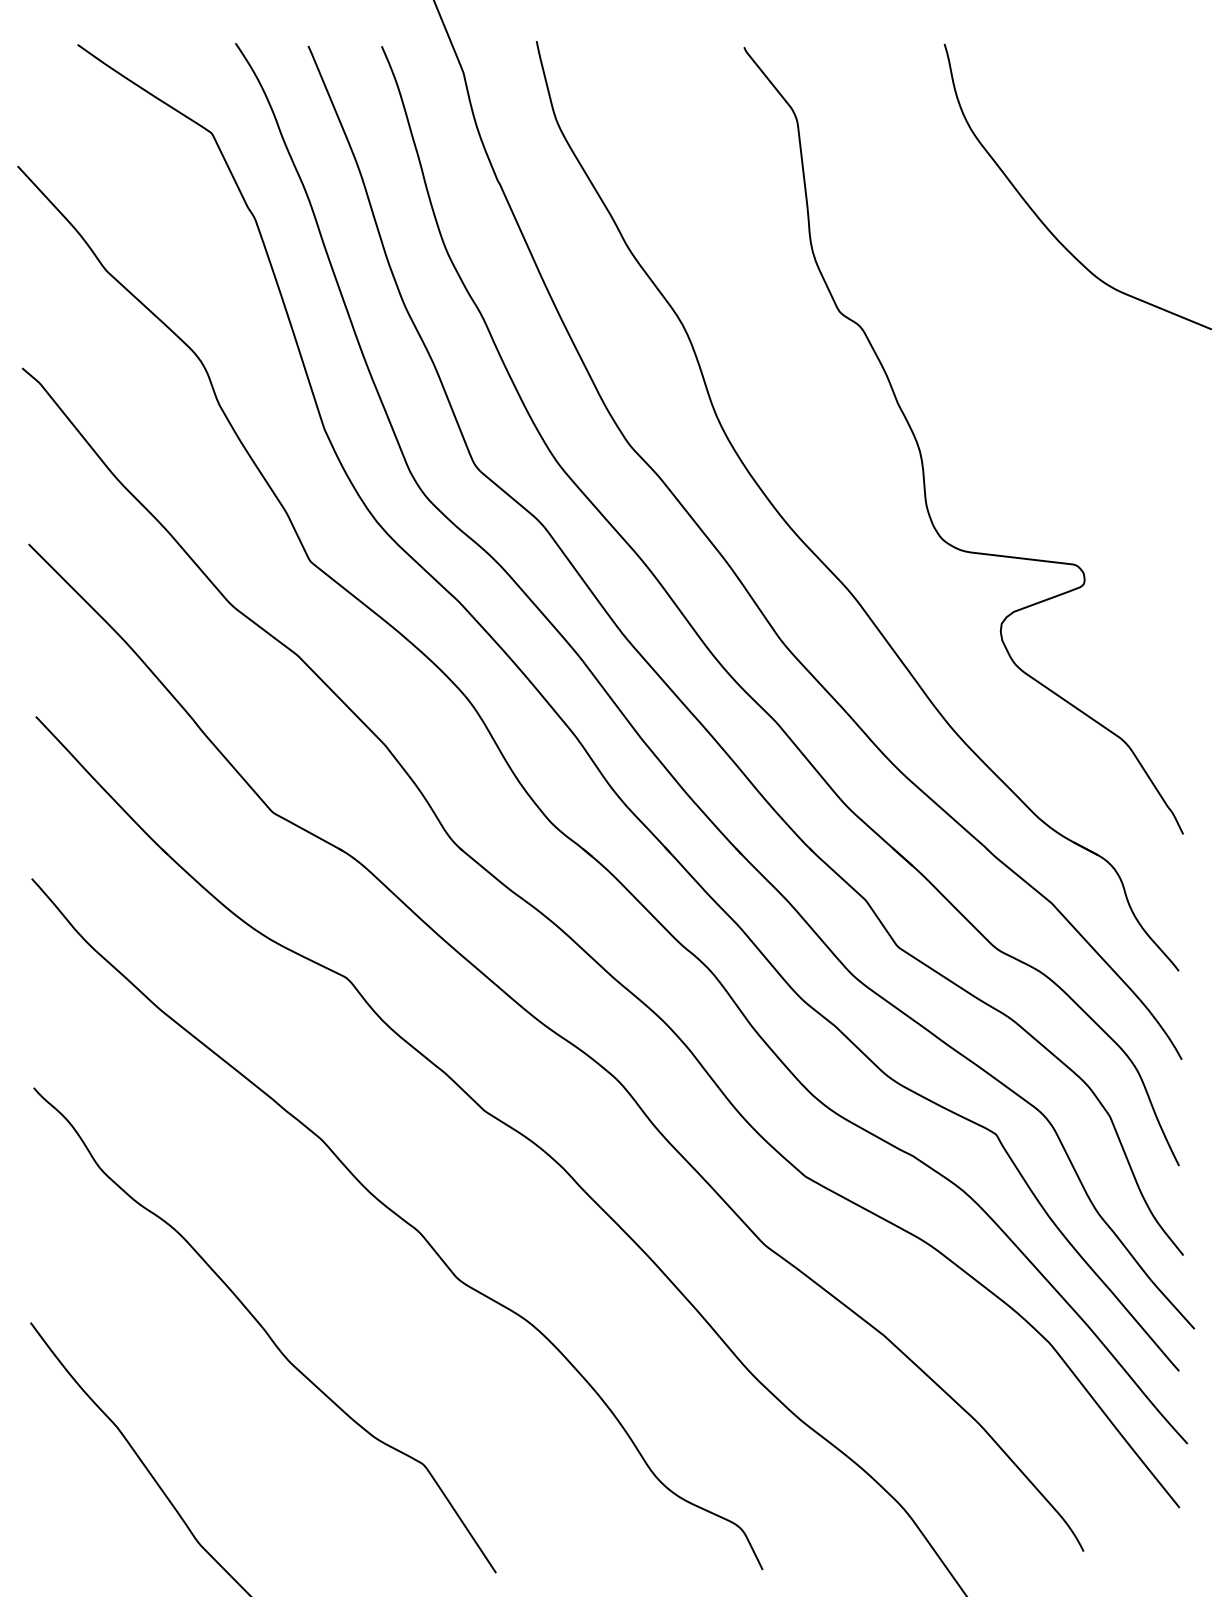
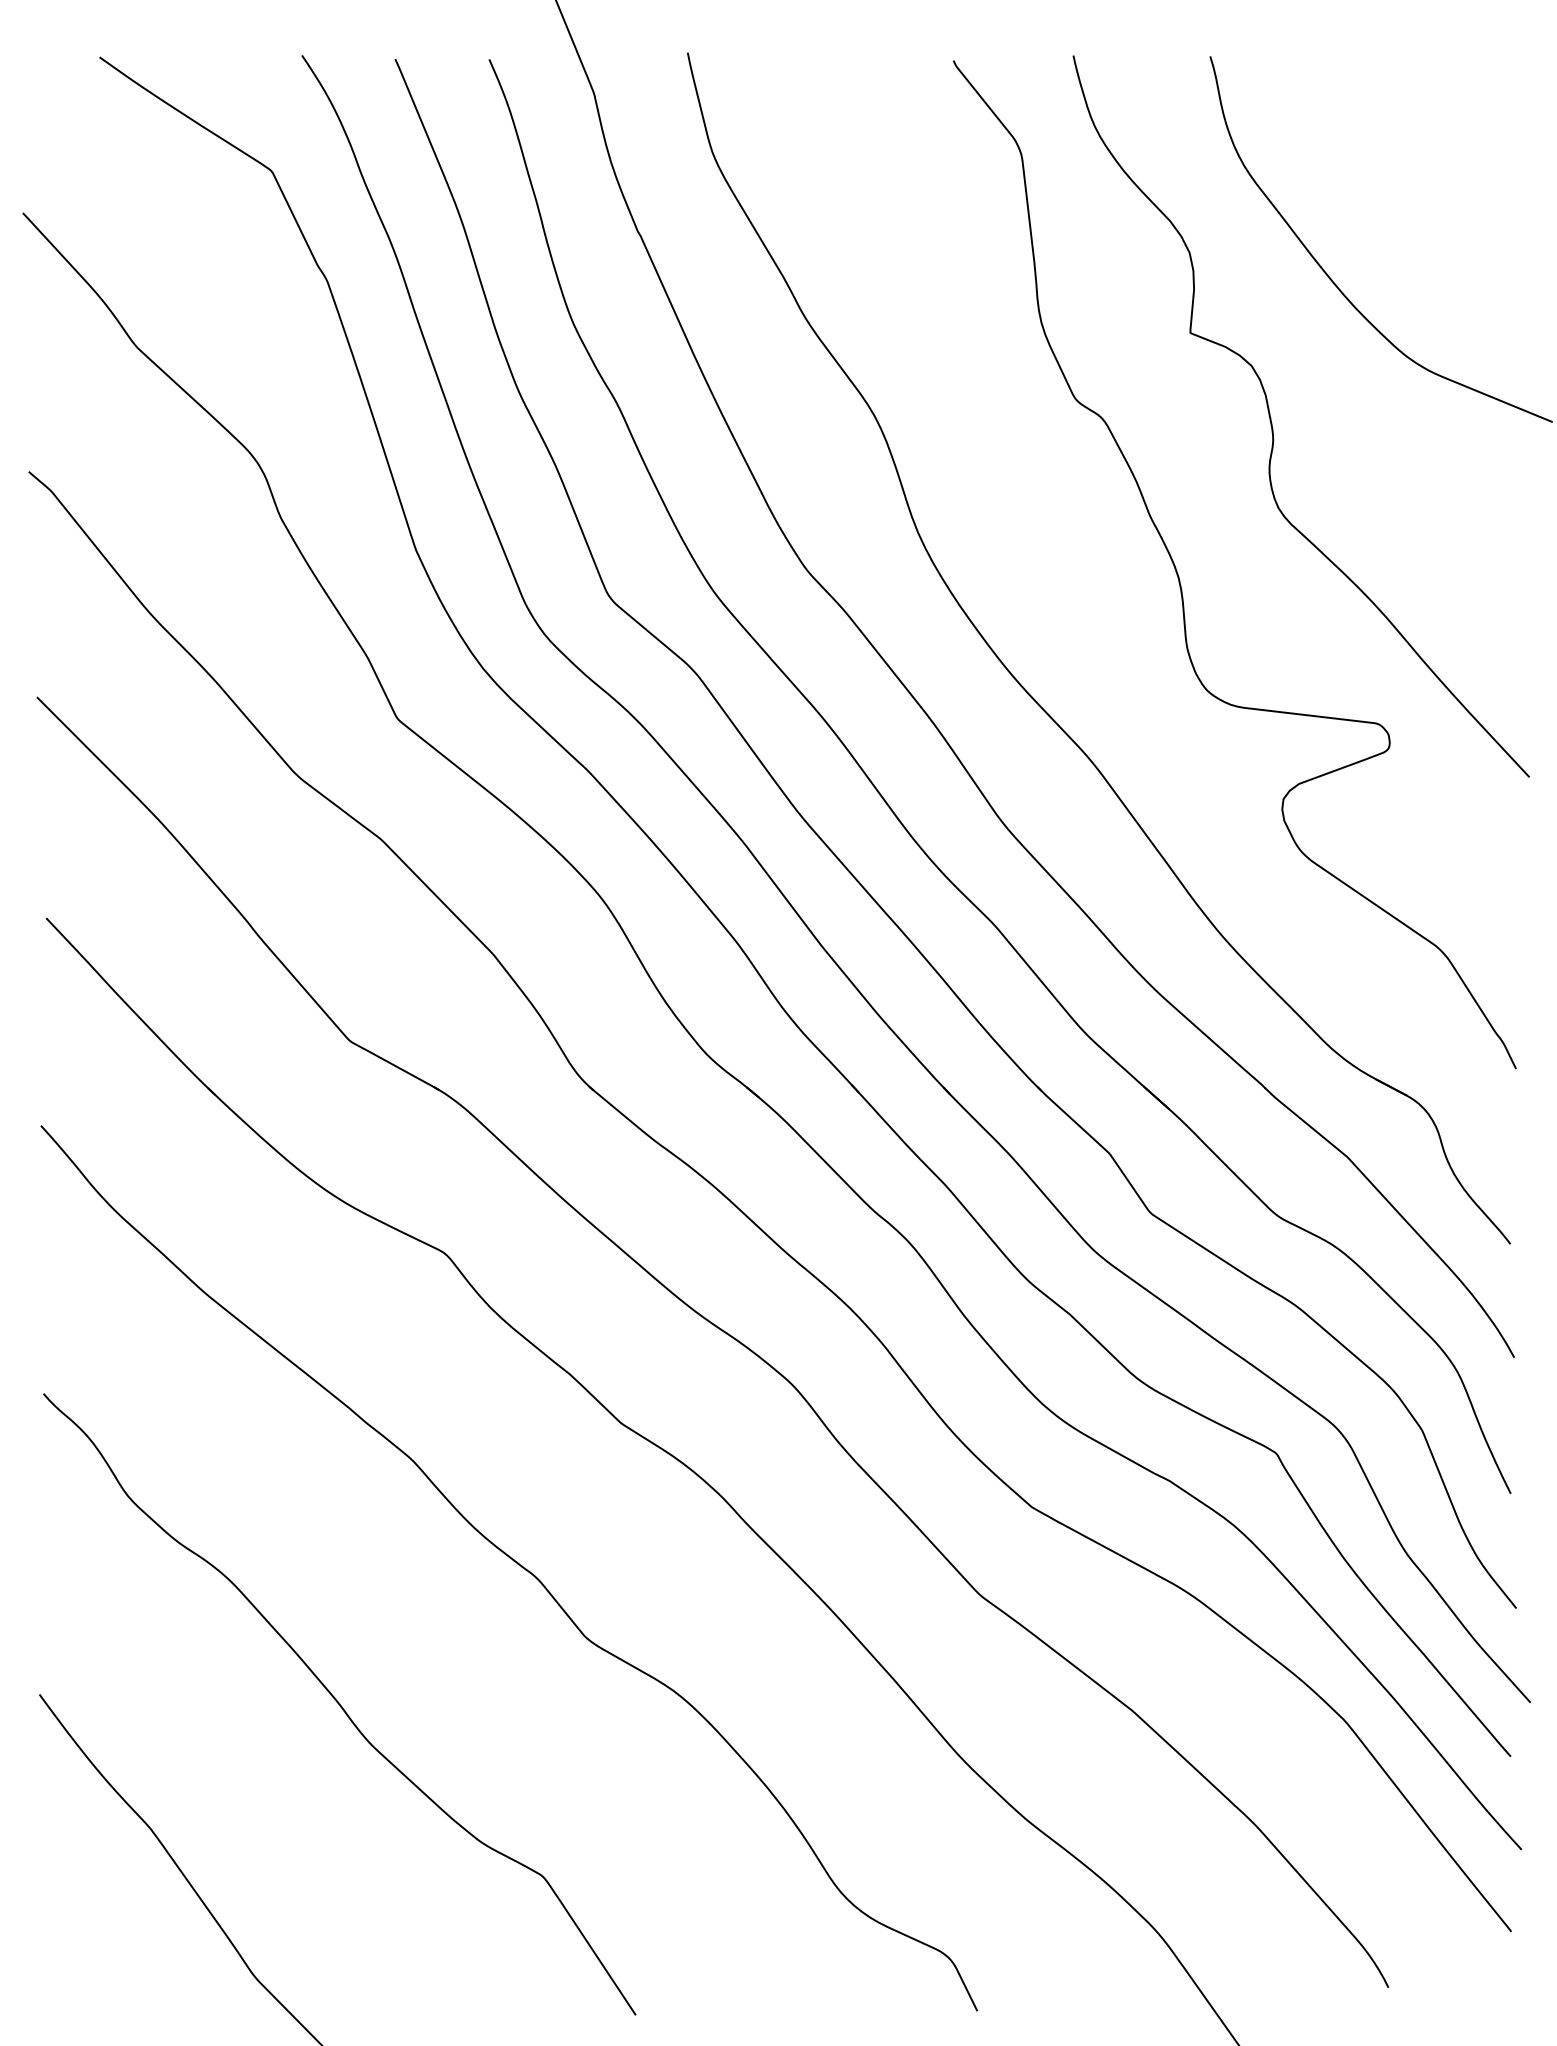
curve: (993, 330) -> (1272, 423), added

